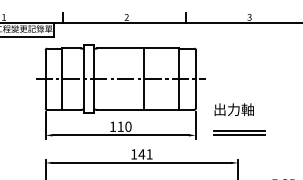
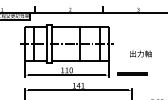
text: (233, 108) -> (140, 53), moved

